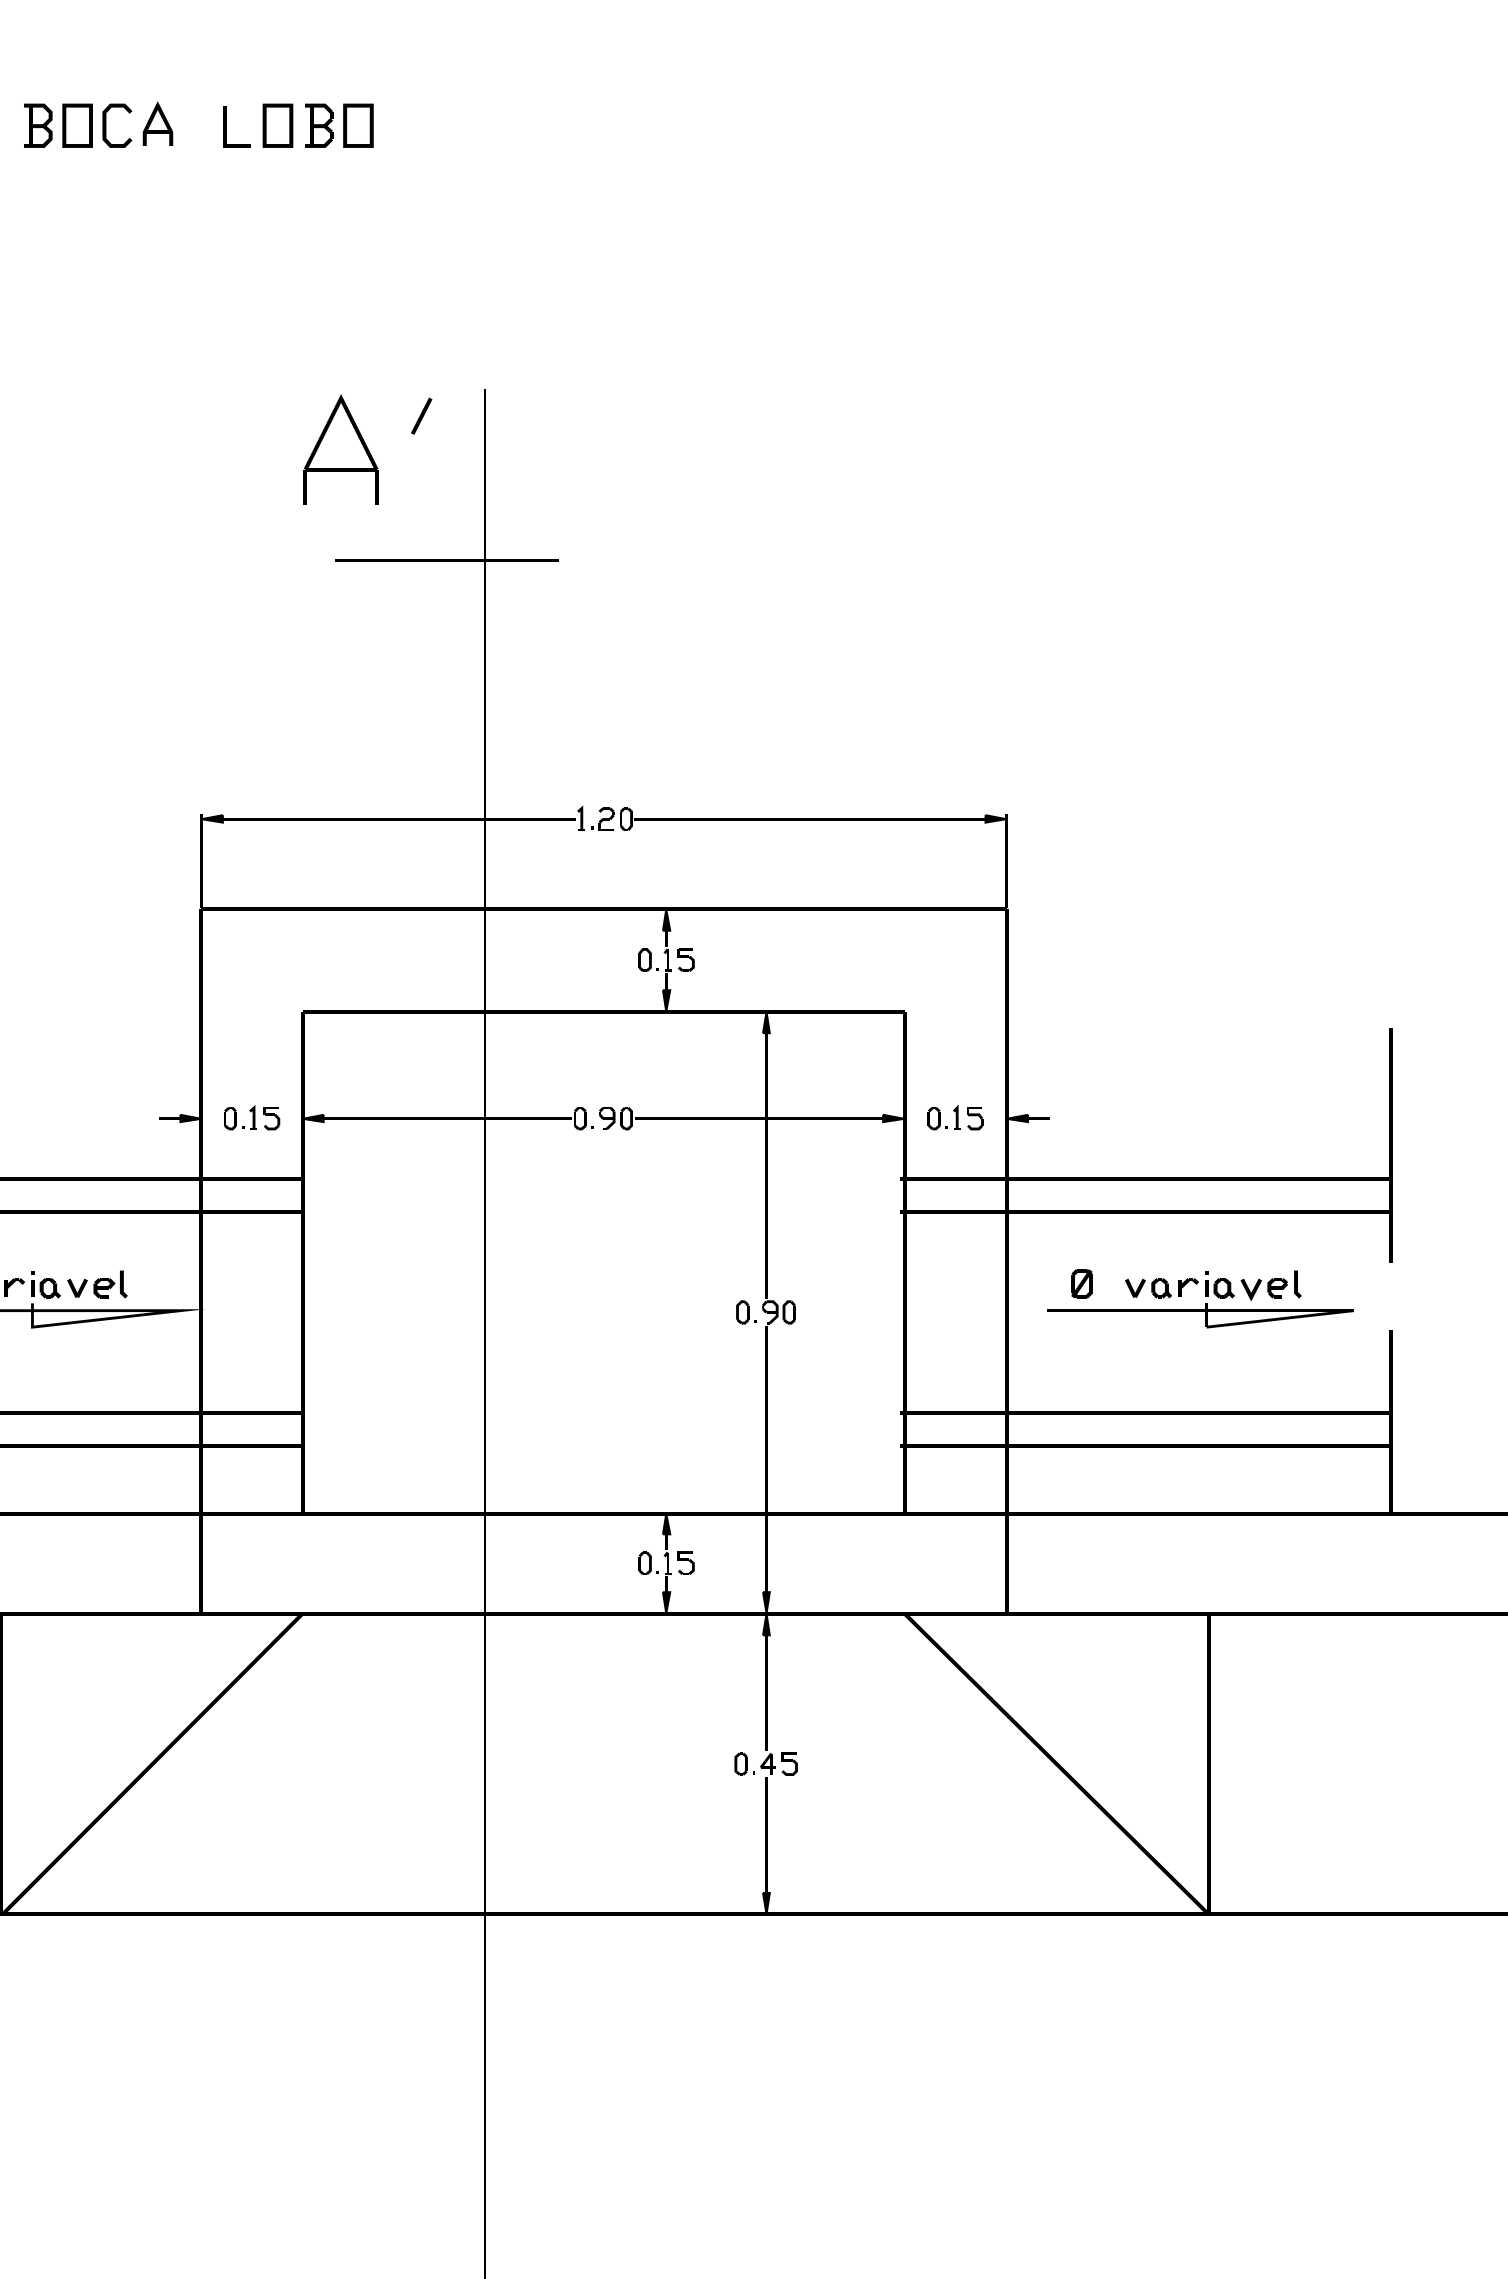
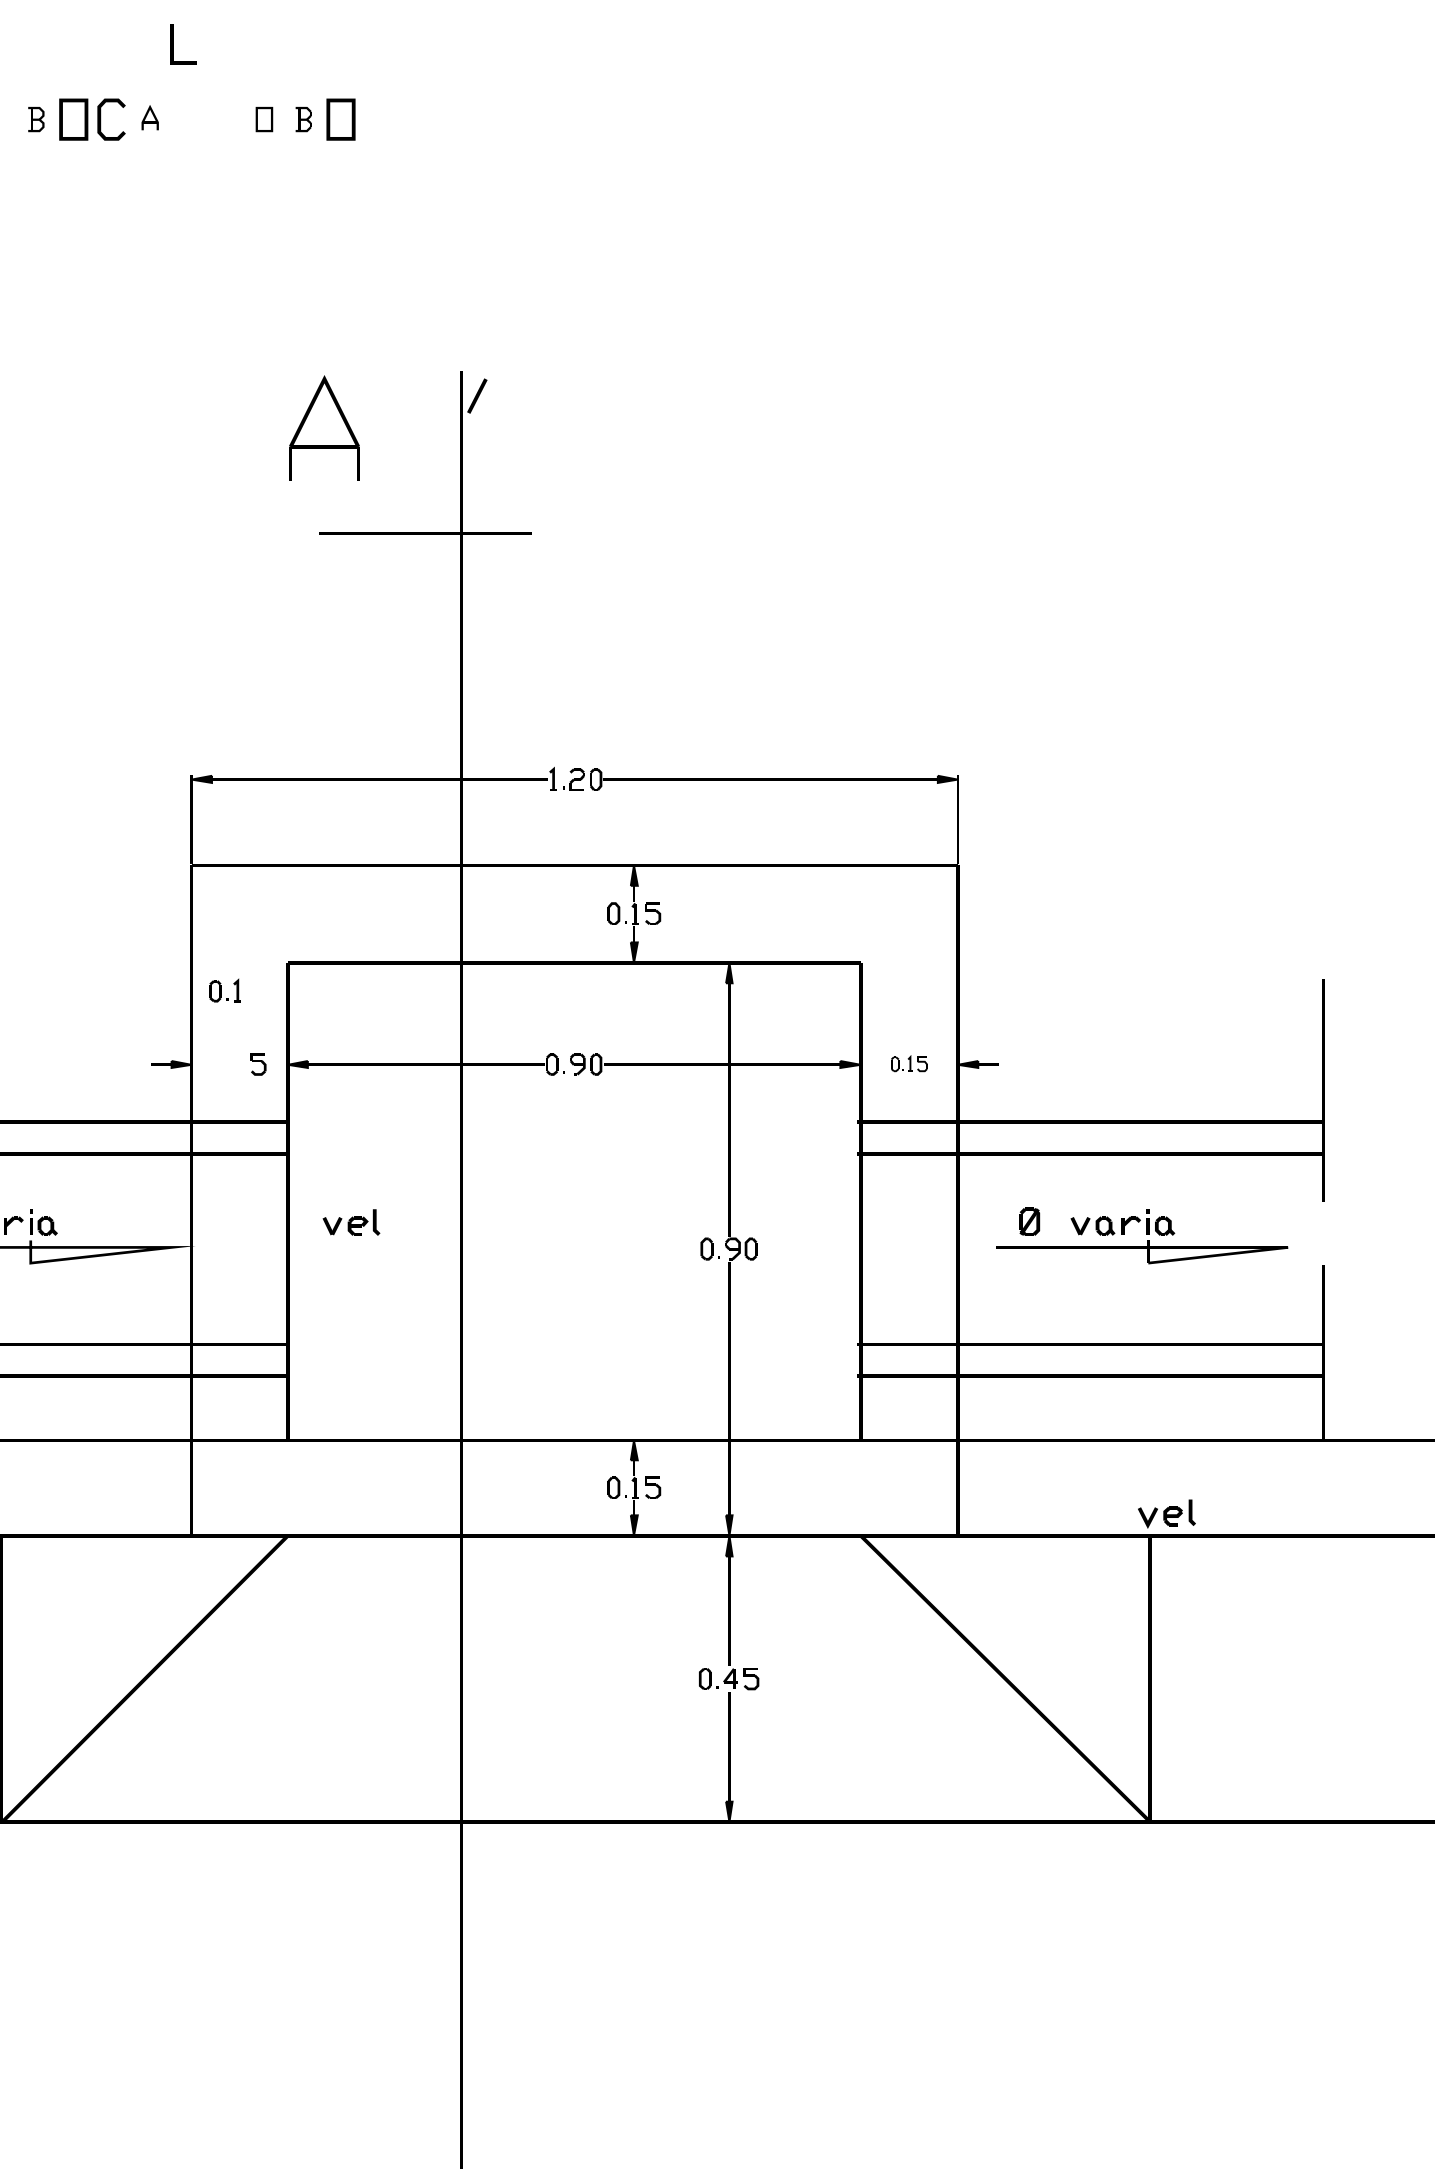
part: (157, 123) -> (149, 117), size x0.6
part: (38, 125) -> (36, 119), size x0.6
part: (277, 125) -> (263, 119), size x0.6
part: (319, 125) -> (303, 119), size x0.6
line: (226, 126) -> (173, 44), moved
line: (421, 415) -> (477, 395), moved
part: (240, 1117) -> (224, 990), moved
part: (955, 1117) -> (909, 1063), size x0.7
part: (97, 1284) -> (351, 1222), moved
part: (1270, 1285) -> (1166, 1513), moved

